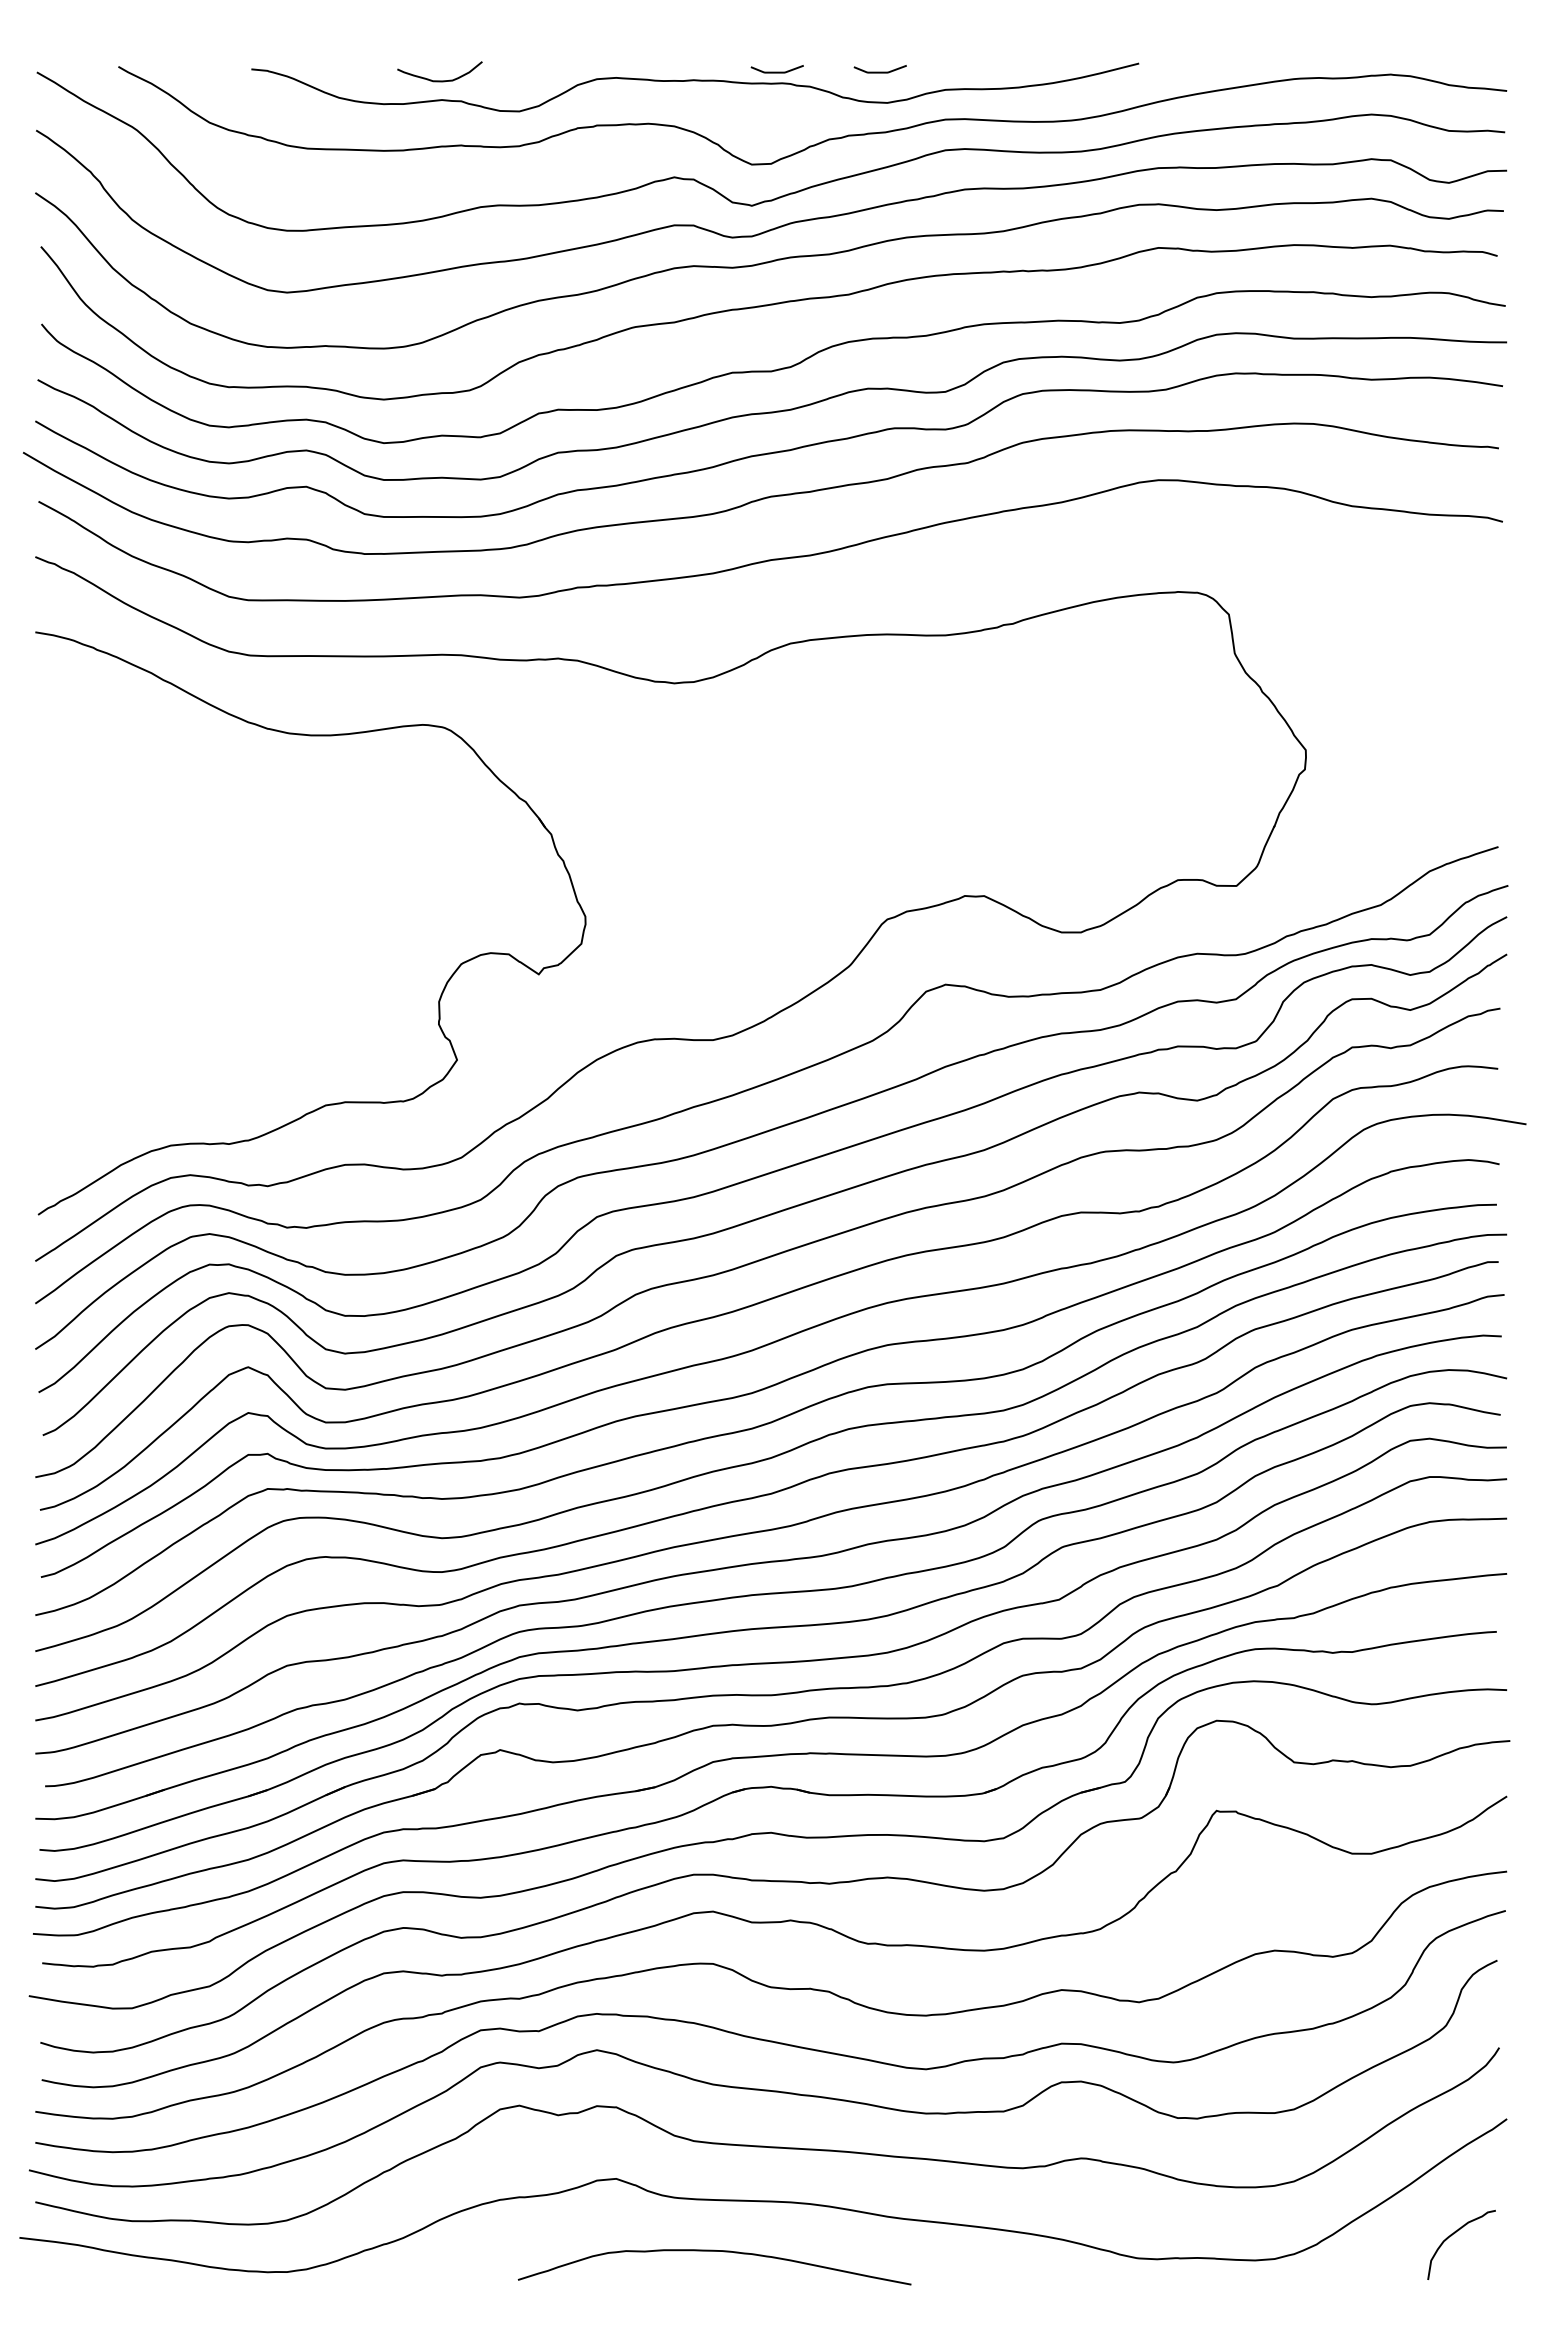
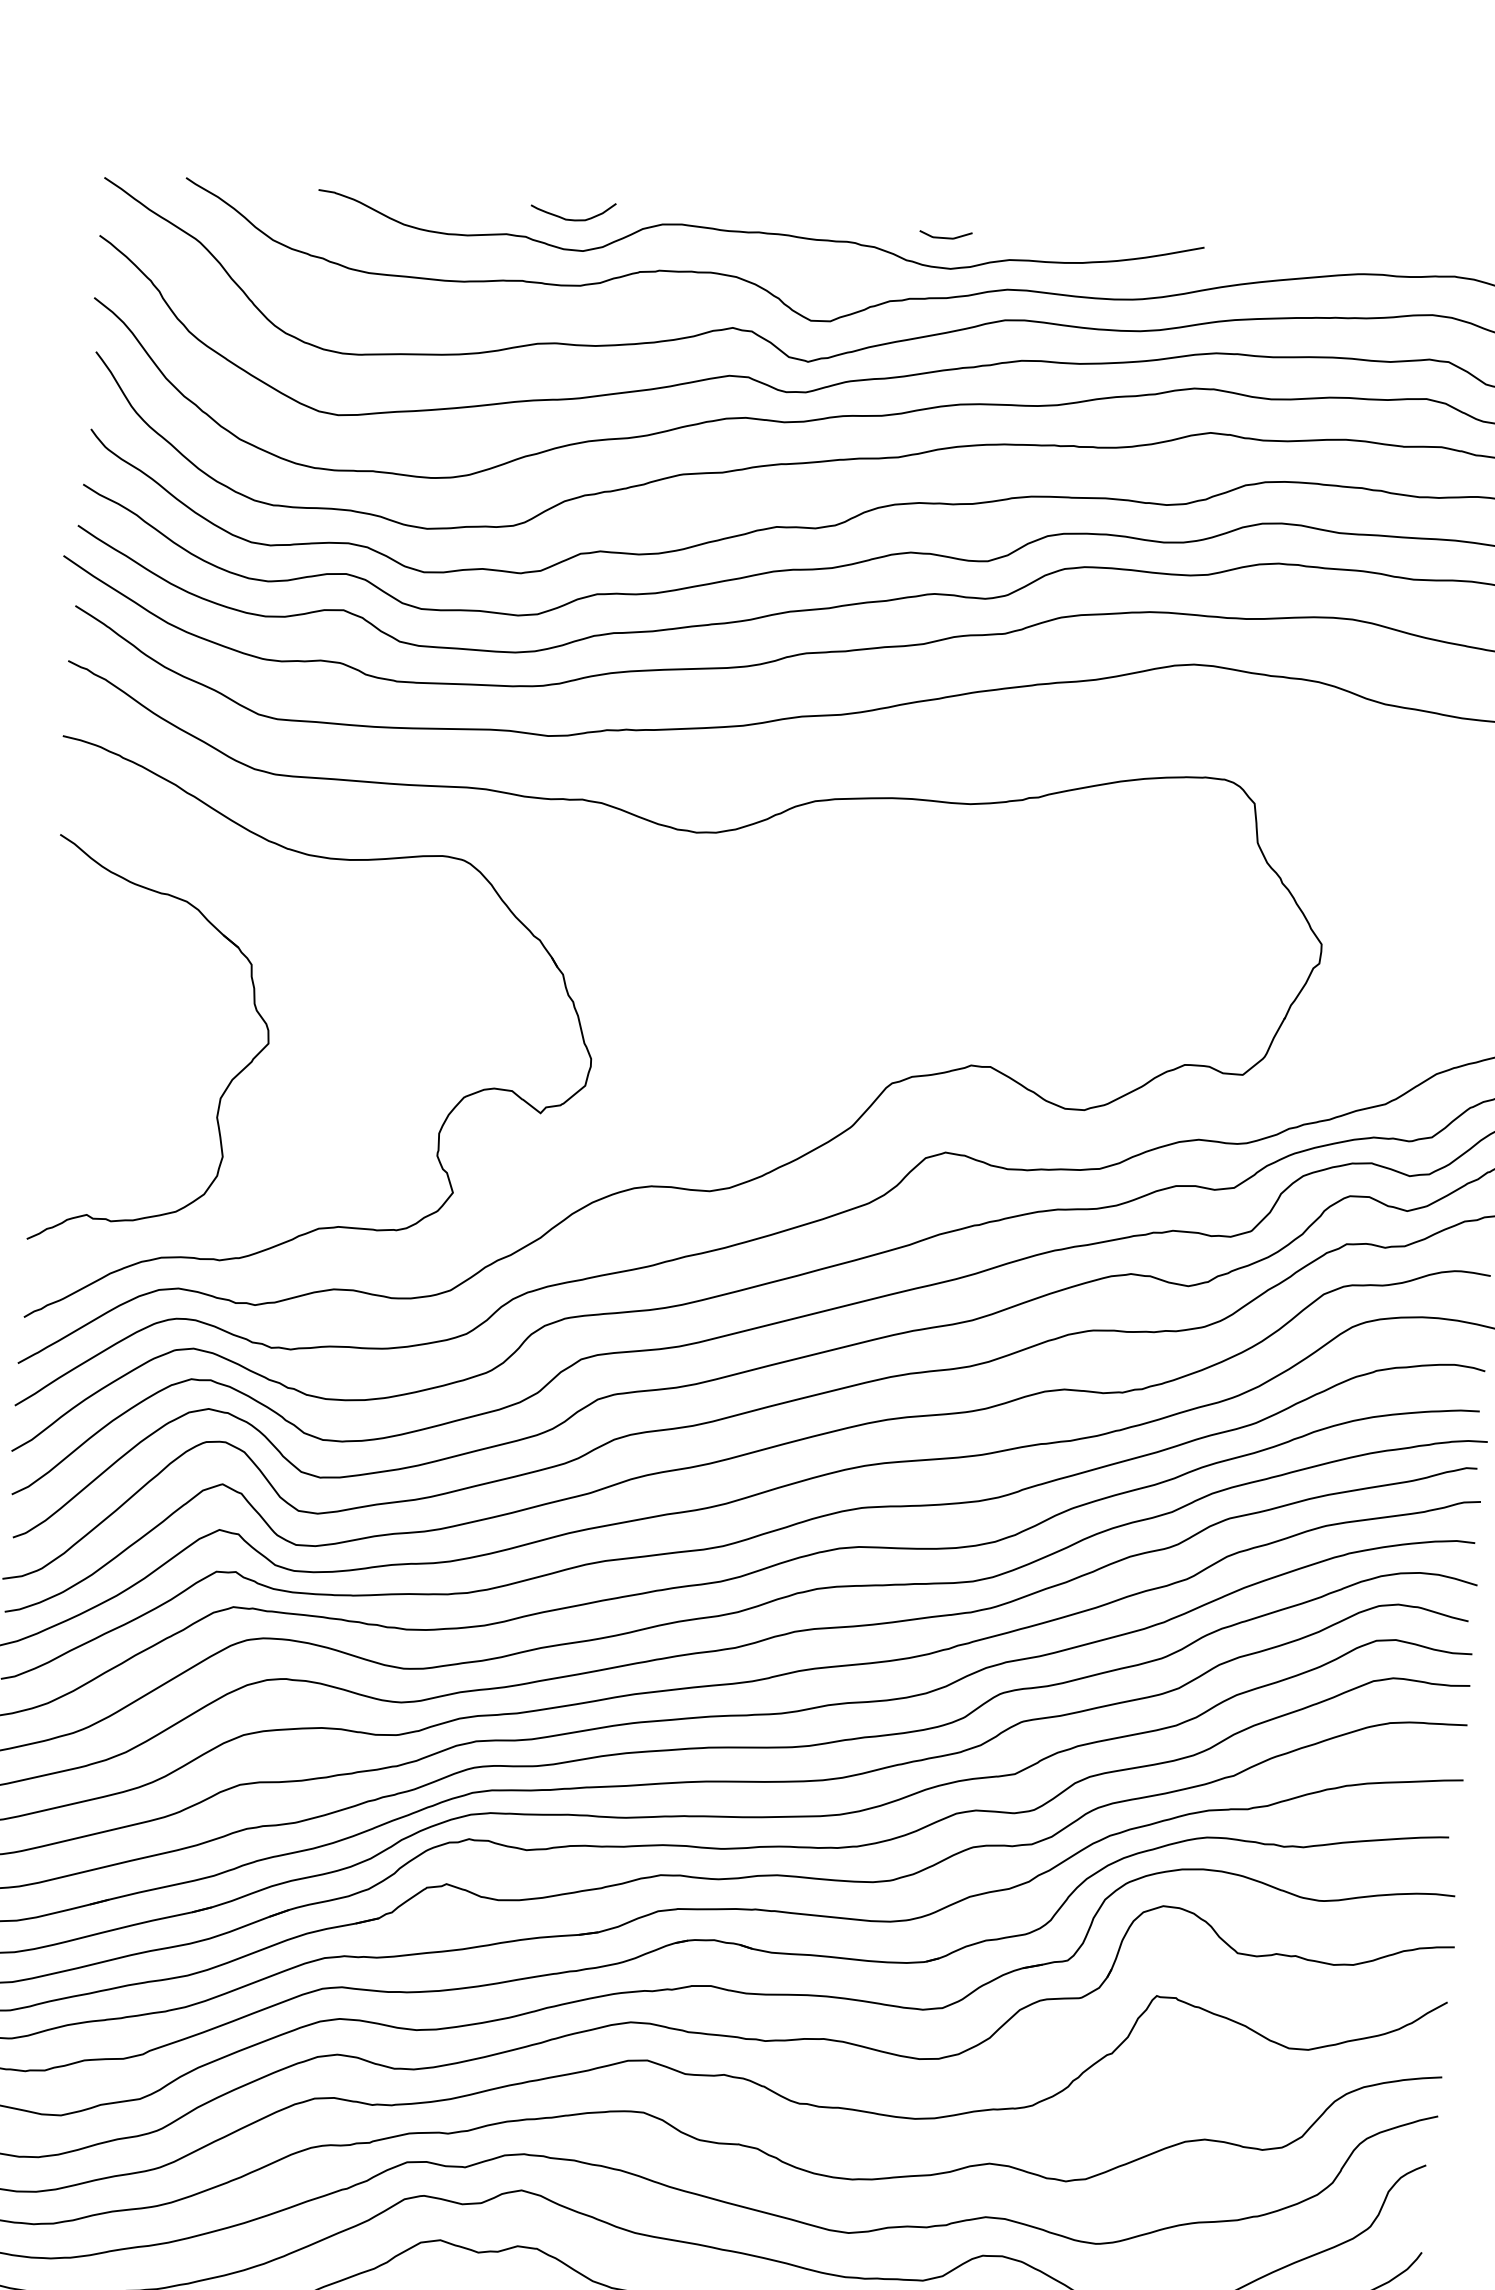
curve: (776, 71) -> (842, 229), removed
curve: (439, 80) -> (572, 219), moved
part: (222, 972) -> (225, 1088), added

